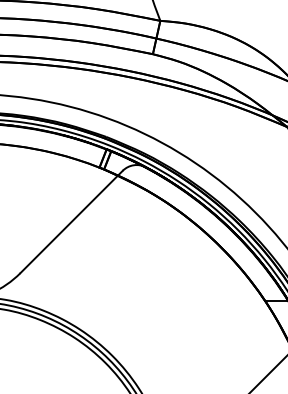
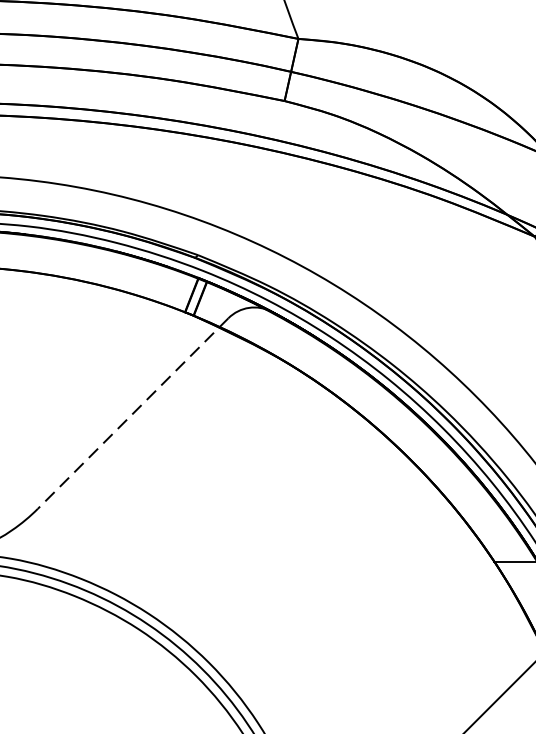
line: (71, 222) -> (132, 414), solid -> dashed

